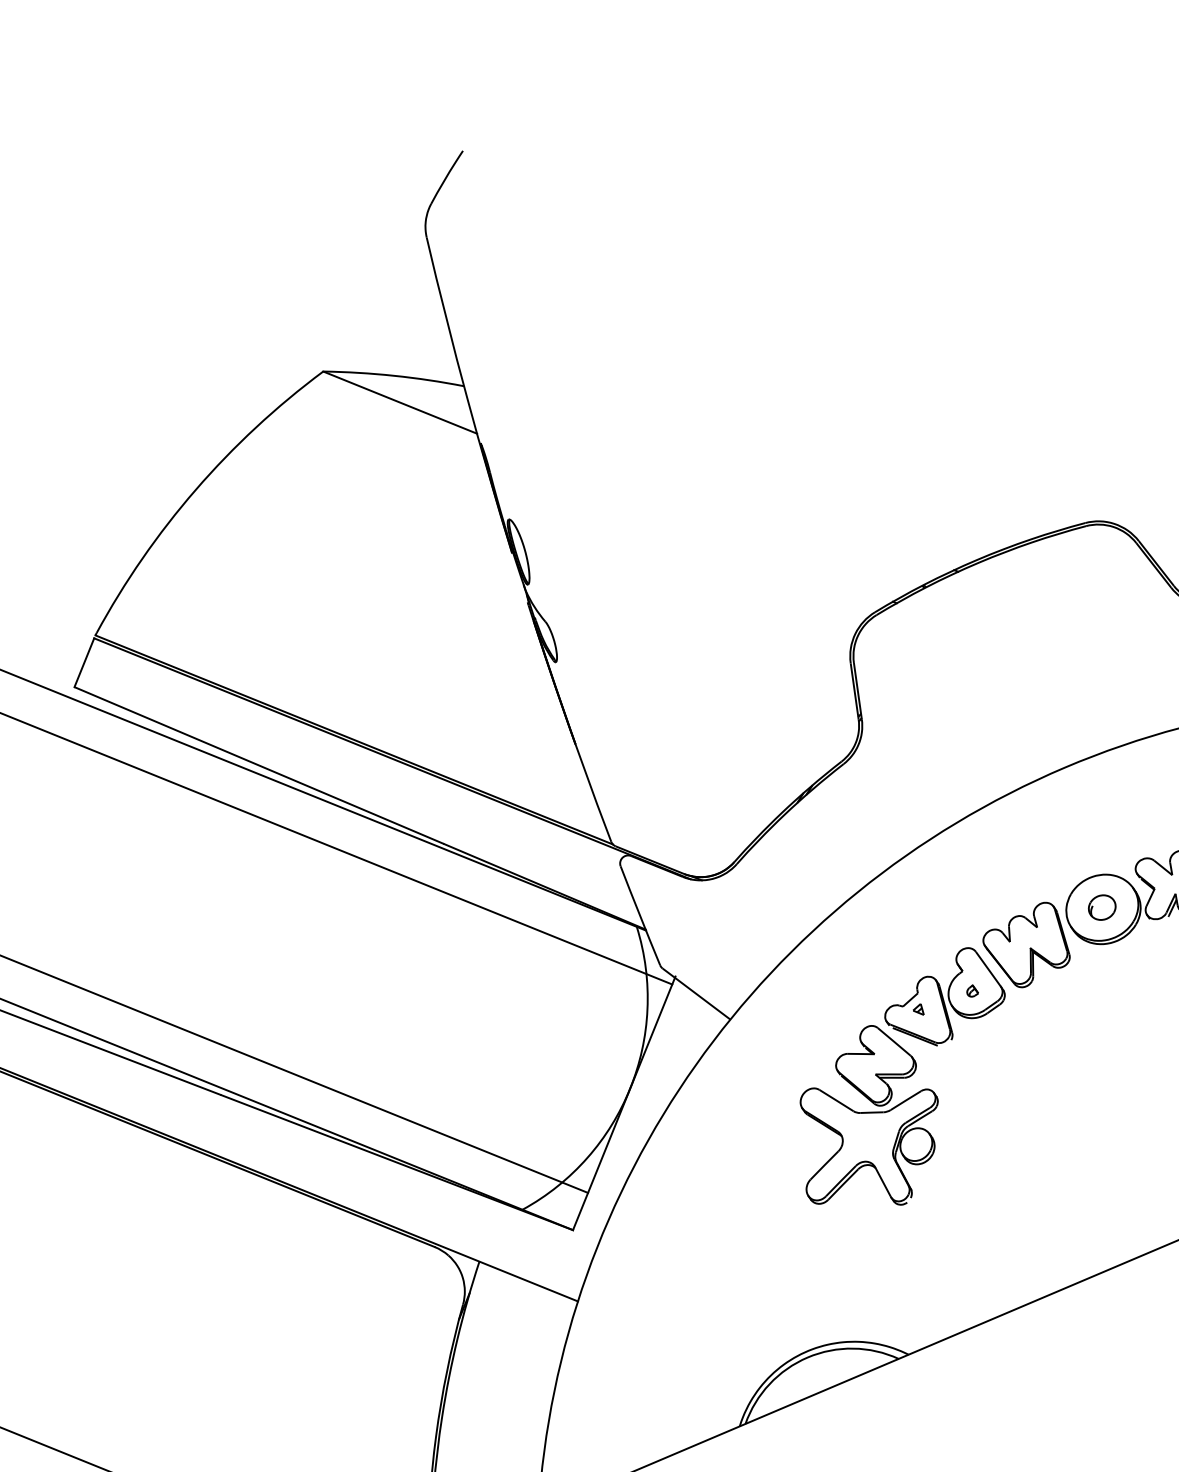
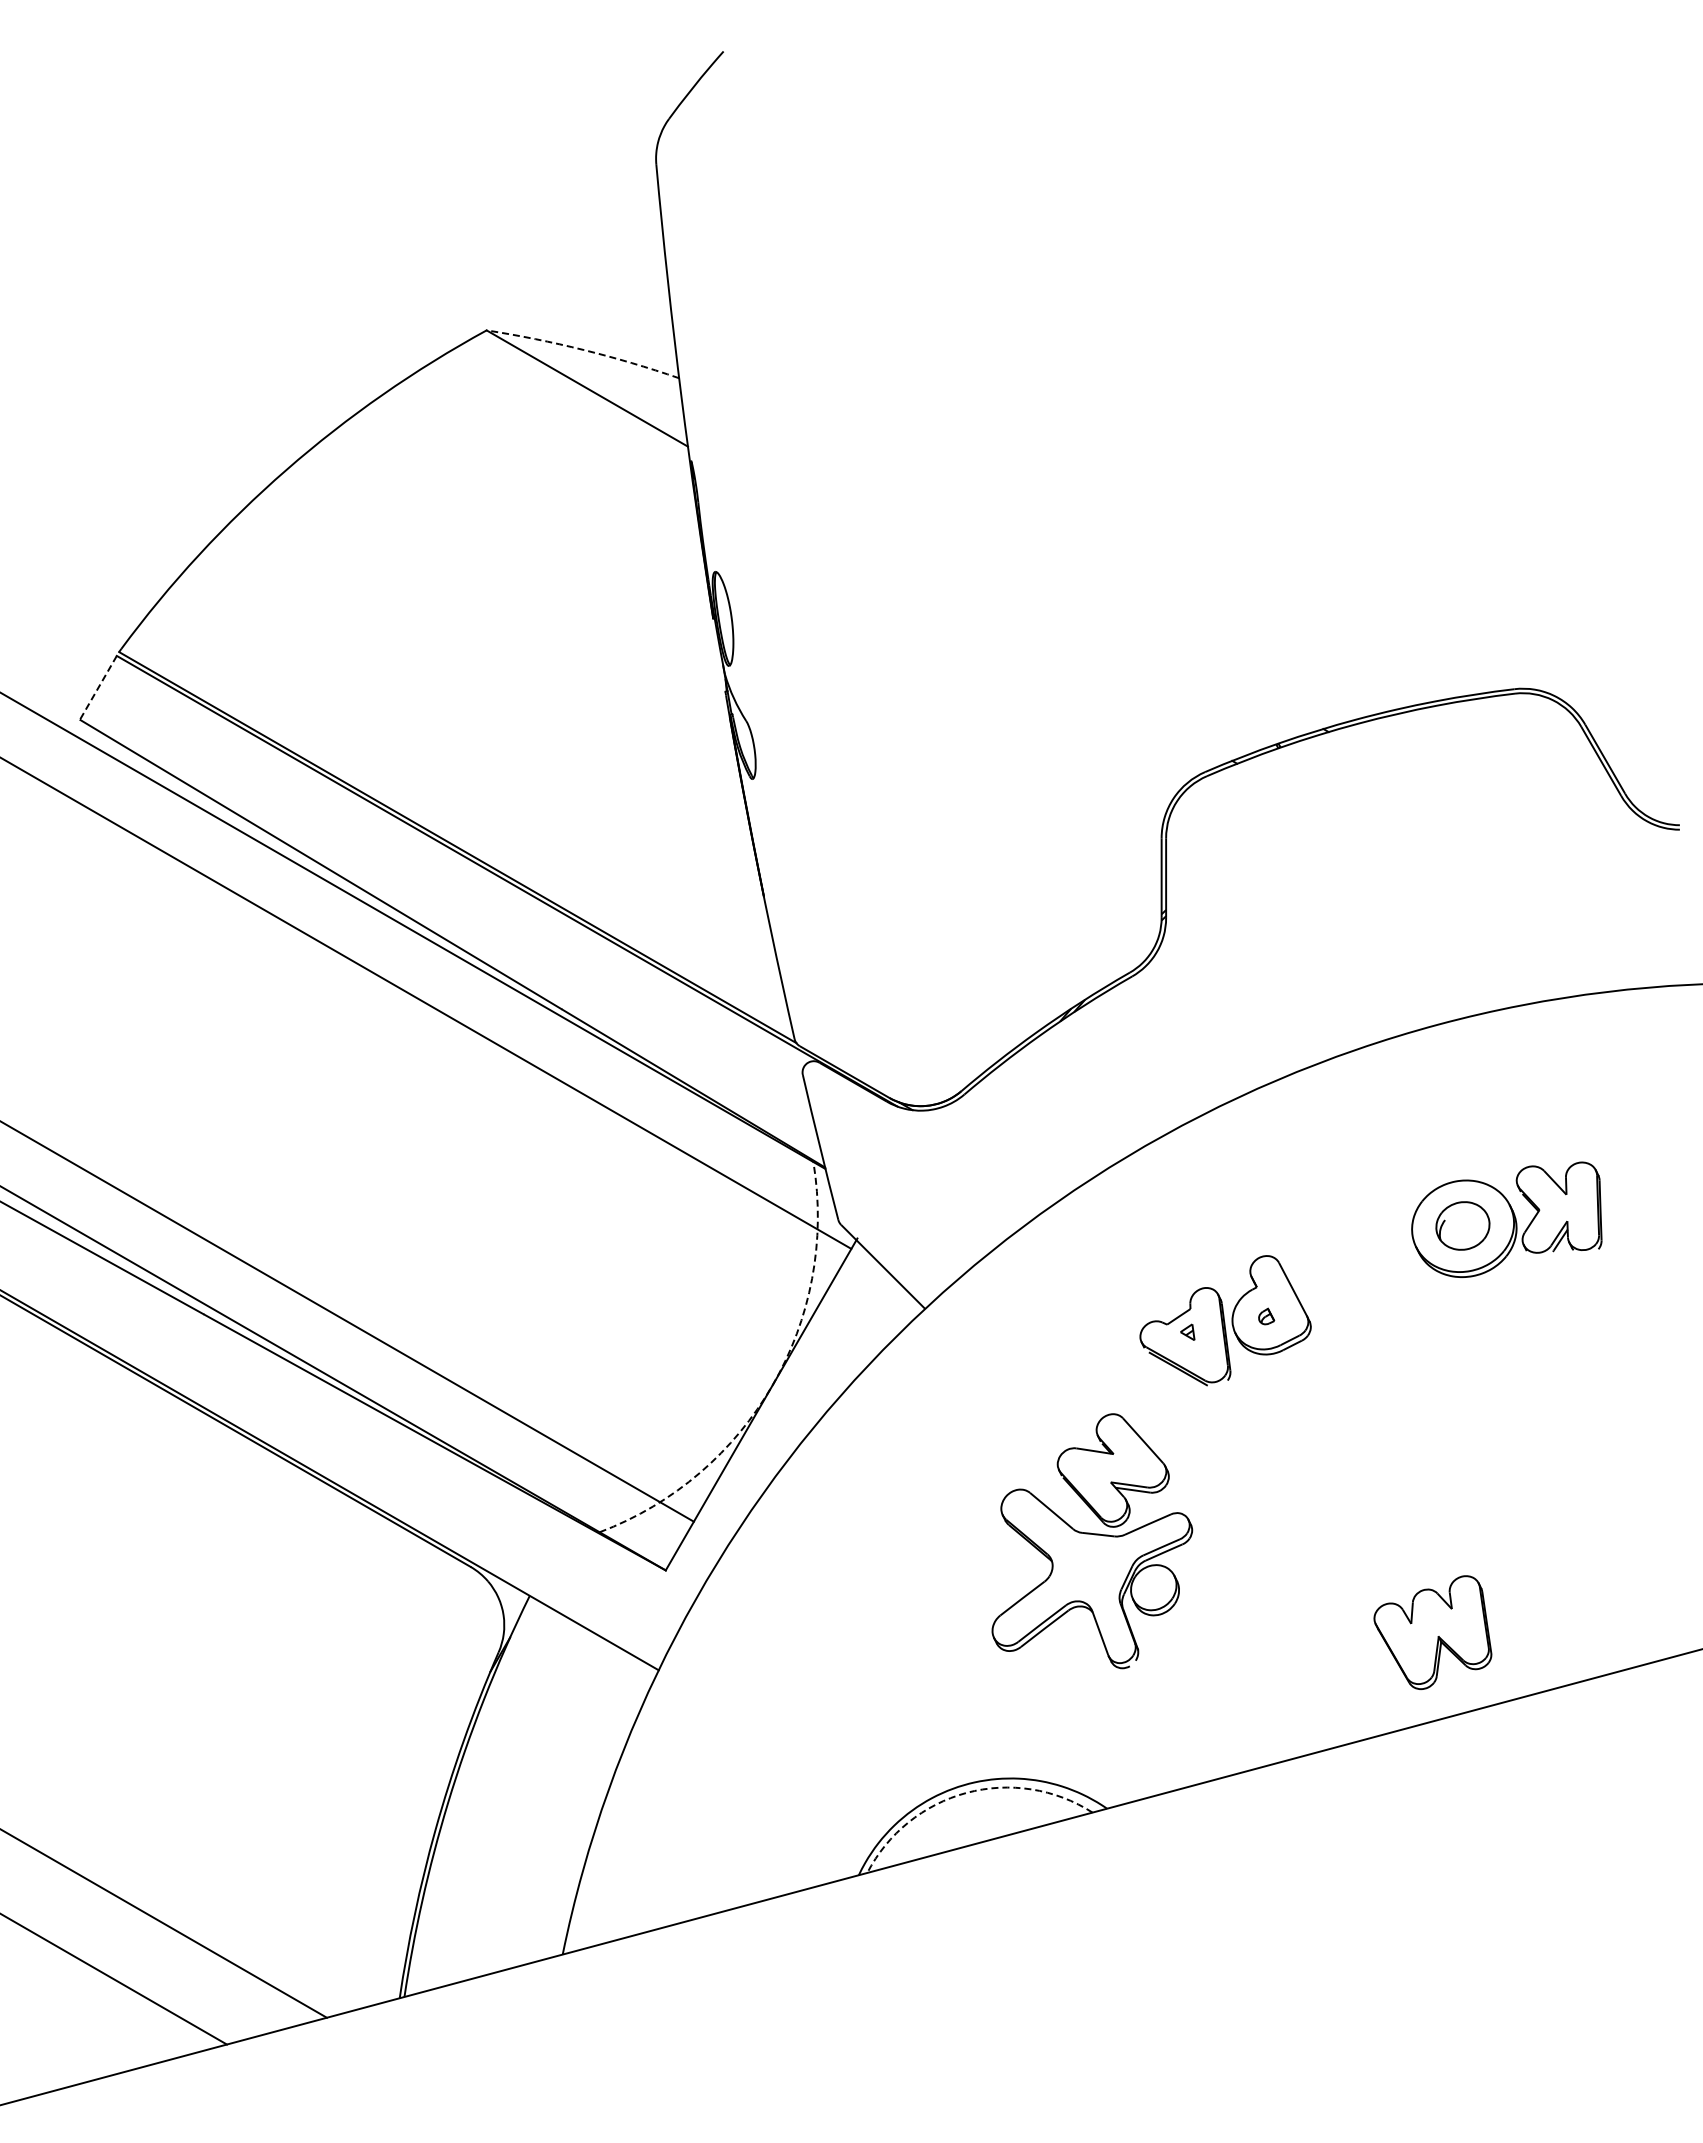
arc: (393, 376) -> (583, 350), solid -> dashed
line: (84, 662) -> (98, 687), solid -> dashed
part: (1101, 907) -> (1462, 1226), size x1.4
part: (1025, 946) -> (1432, 1632), moved
arc: (630, 1088) -> (772, 1385), solid -> dashed
part: (868, 1118) -> (1092, 1541), moved
arc: (807, 1357) -> (966, 1792), solid -> dashed

